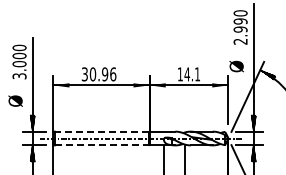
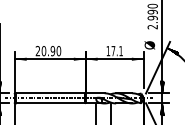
text: (98, 74) -> (48, 51), 30.96 -> 20.90
text: (187, 74) -> (113, 51), 14.1 -> 17.1
line: (101, 131) -> (50, 93), dashed -> solid
line: (102, 145) -> (50, 103), dashed -> solid

